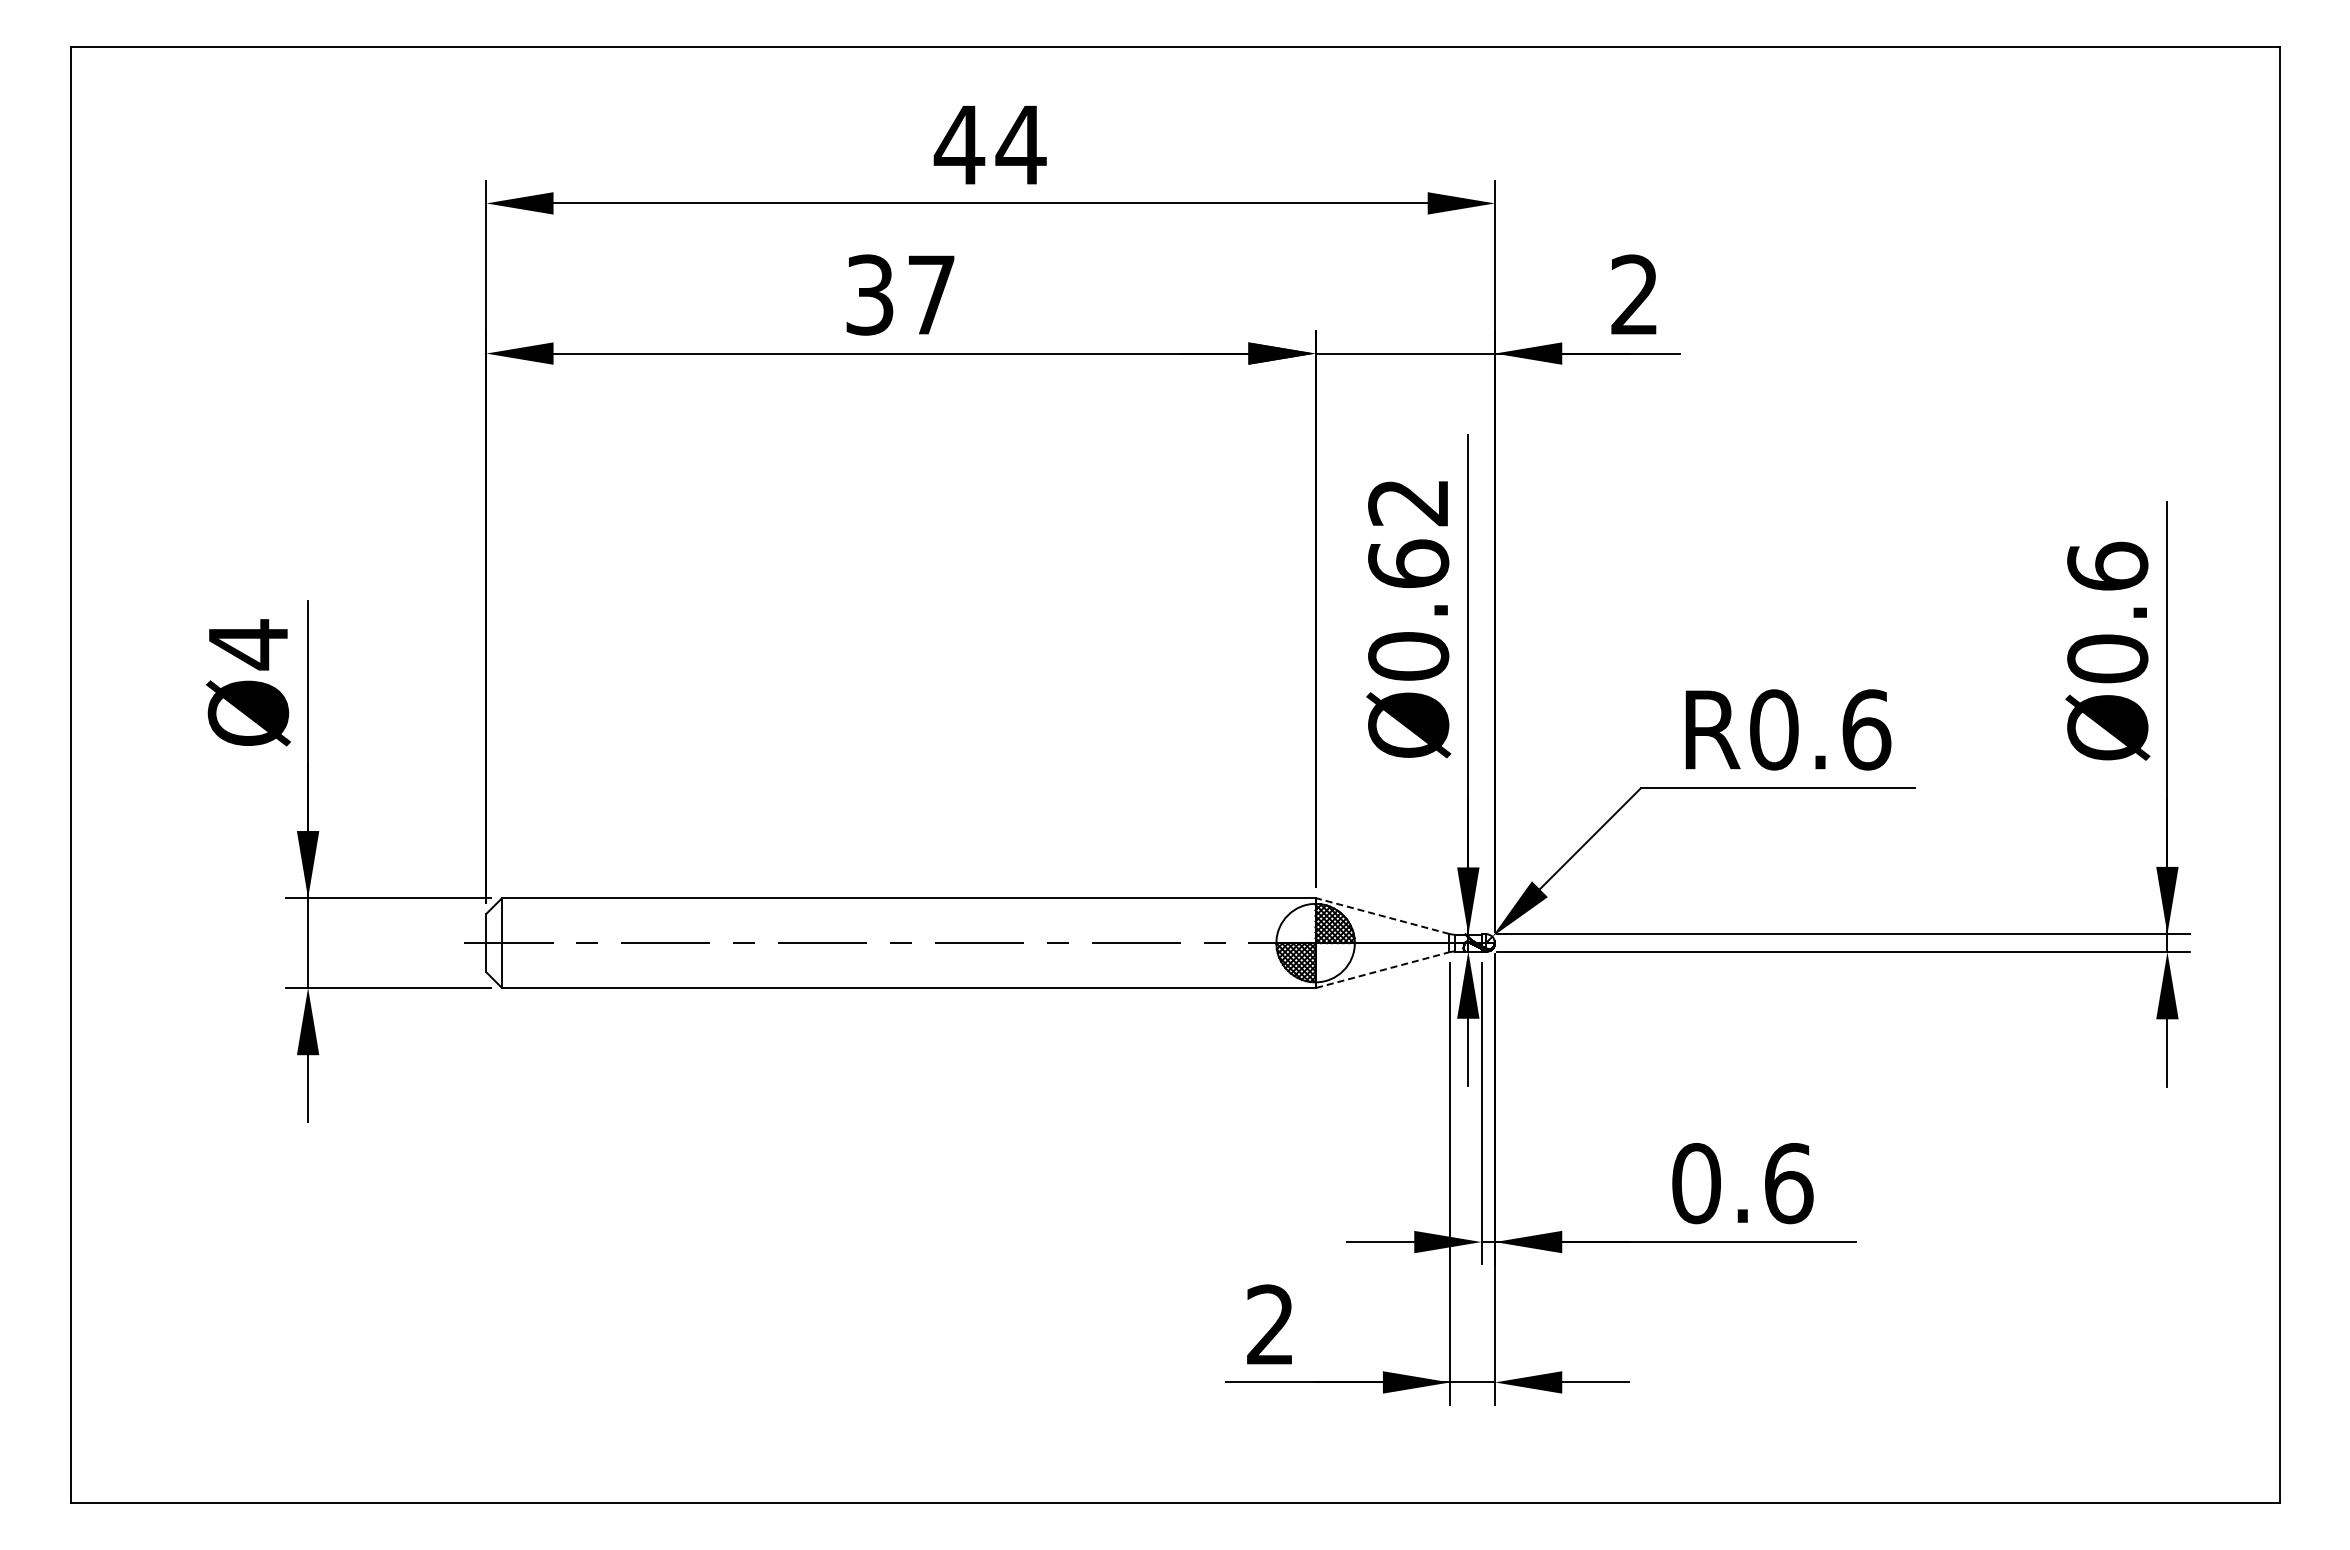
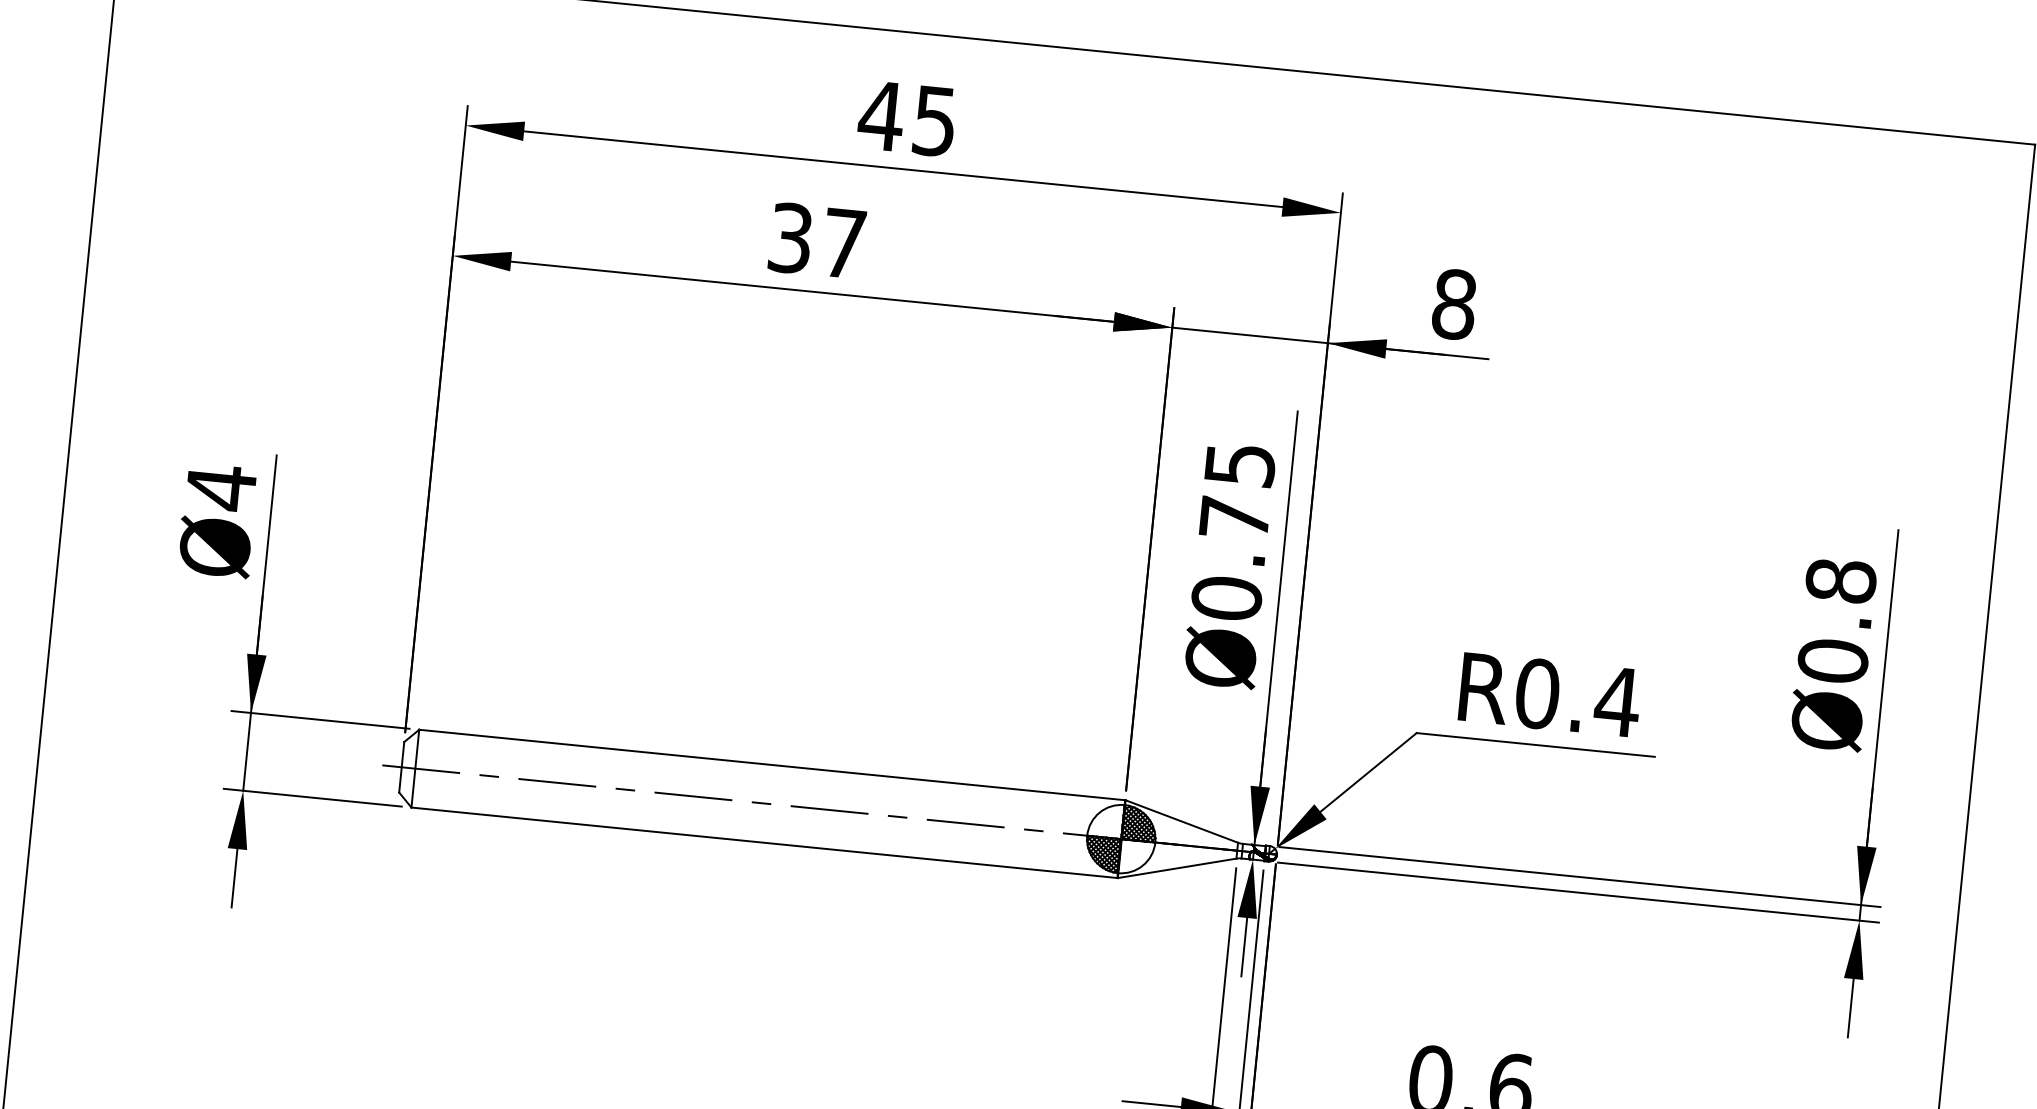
text: (1020, 145) -> (934, 121), 44 -> 45
text: (1635, 294) -> (1454, 304), 2 -> 8
text: (1408, 534) -> (1237, 492), Ø0.62 -> Ø0.75
text: (2107, 565) -> (1840, 580), Ø0.6 -> Ø0.8
text: (1866, 729) -> (1617, 701), R0.6 -> R0.4
line: (1382, 916) -> (1181, 821), dashed -> solid
line: (1382, 970) -> (1176, 868), dashed -> solid

